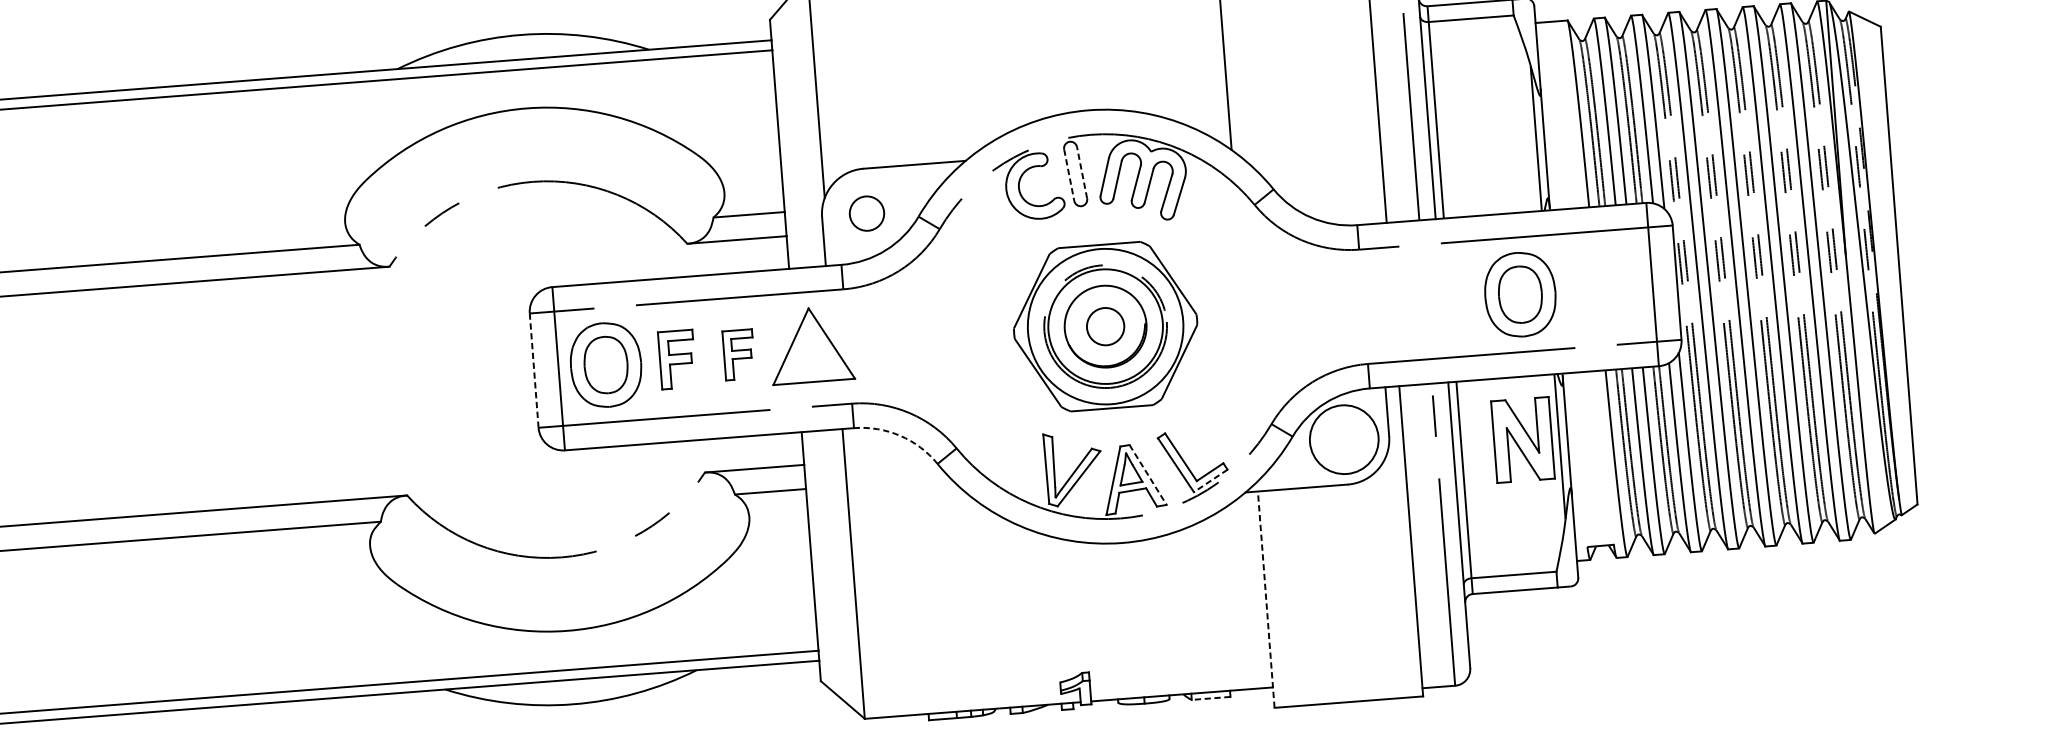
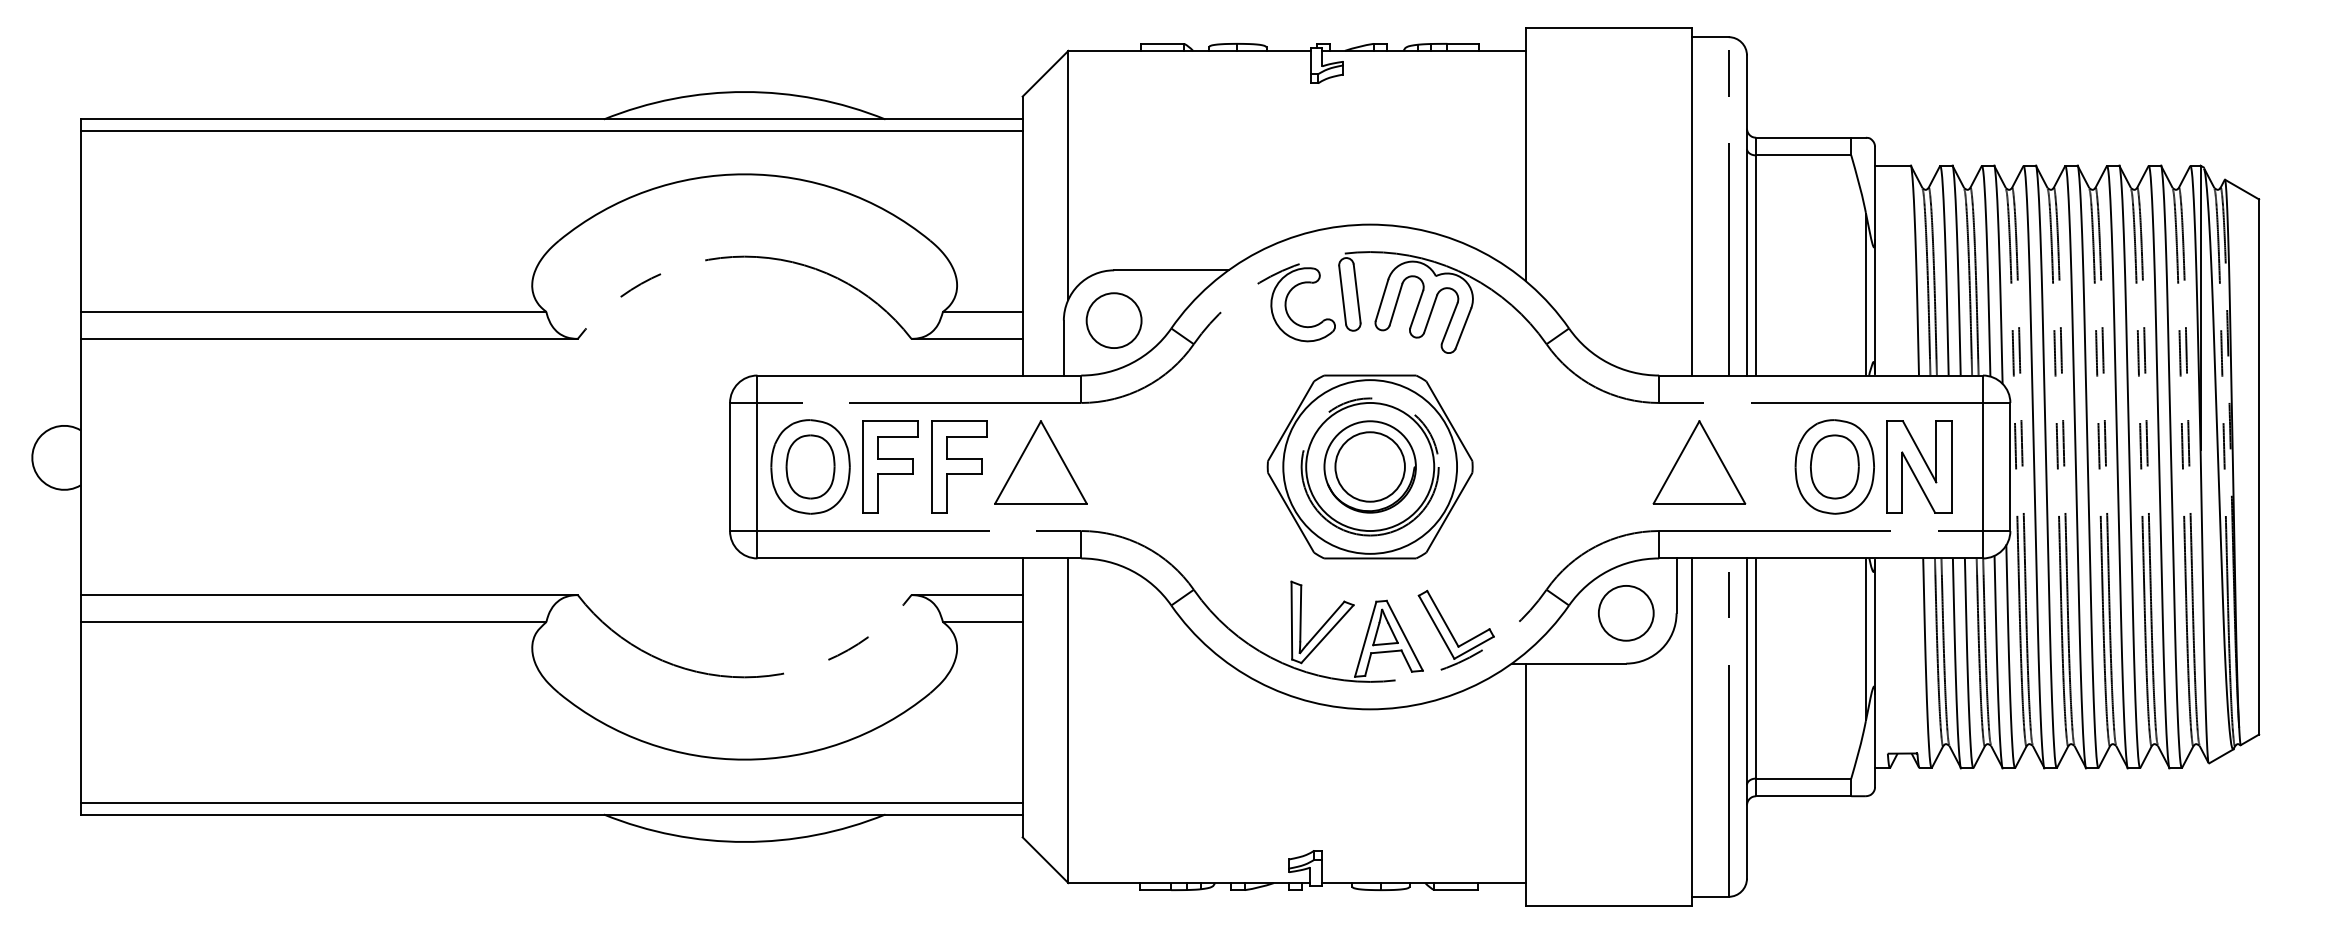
line: (1082, 172) -> (1357, 293), dashed -> solid
line: (1069, 175) -> (1342, 295), dashed -> solid
circle: (866, 213) -> (1113, 320), size x1.43
part: (1399, 300) -> (1699, 462), added
circle: (1104, 326) -> (1369, 466), size x1.67
part: (738, 354) -> (959, 466), size x1.67
part: (677, 359) -> (890, 466), size x1.43
line: (534, 370) -> (730, 466), dashed -> solid
arc: (900, 435) -> (1132, 570), dashed -> solid
circle: (1343, 439) -> (1625, 612), size x0.71
part: (1523, 439) -> (1919, 466), moved
line: (1148, 475) -> (1405, 636), dashed -> solid
line: (1211, 480) -> (1474, 647), dashed -> solid
line: (1266, 599) -> (1525, 784), dashed -> solid
line: (1210, 698) -> (1455, 890), dashed -> solid

